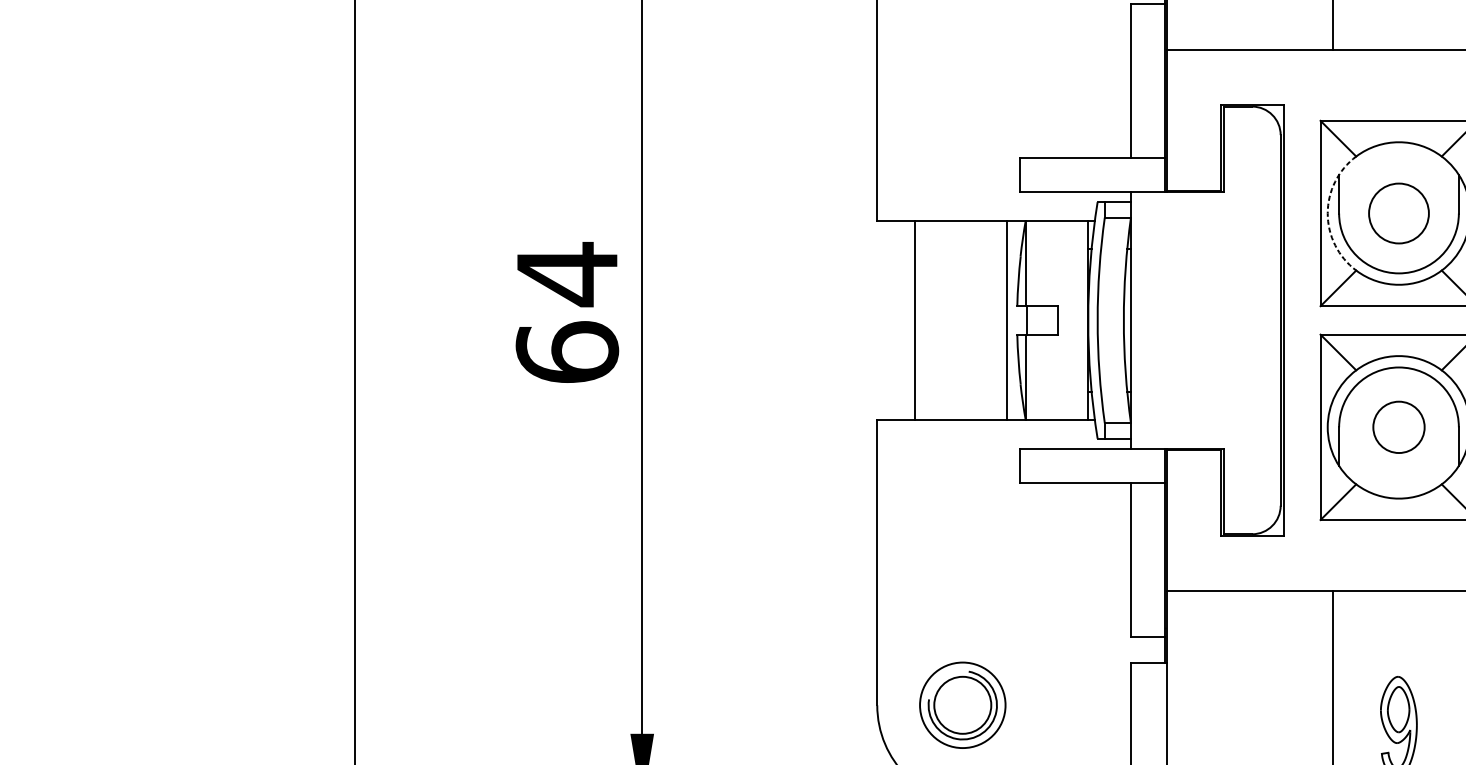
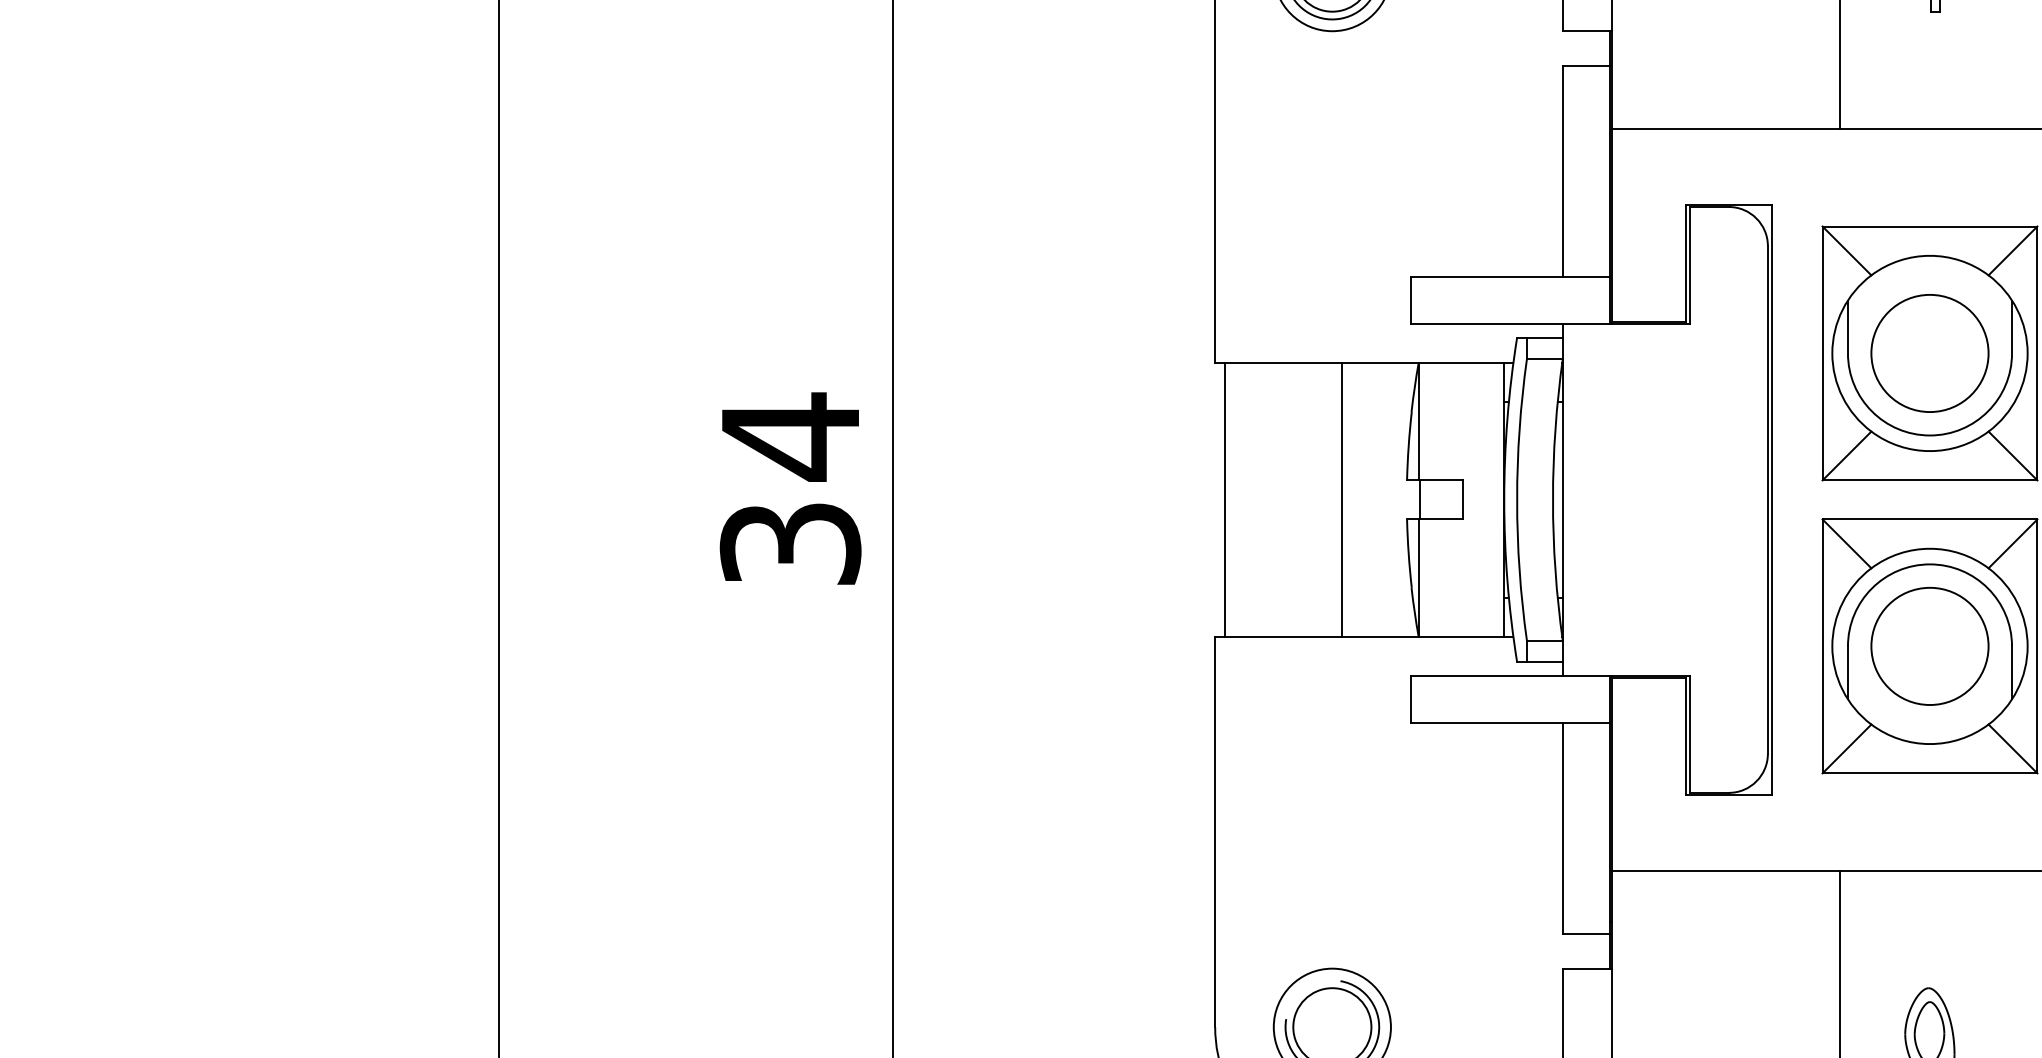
arc: (1327, 213) -> (1832, 353), dashed -> solid
circle: (1398, 213) -> (1929, 353), size x1.43
line: (914, 320) -> (1224, 499), moved
line: (1007, 320) -> (1342, 499), moved
text: (567, 351) -> (790, 542), 64 -> 34
circle: (1398, 427) -> (1929, 646), size x1.67

